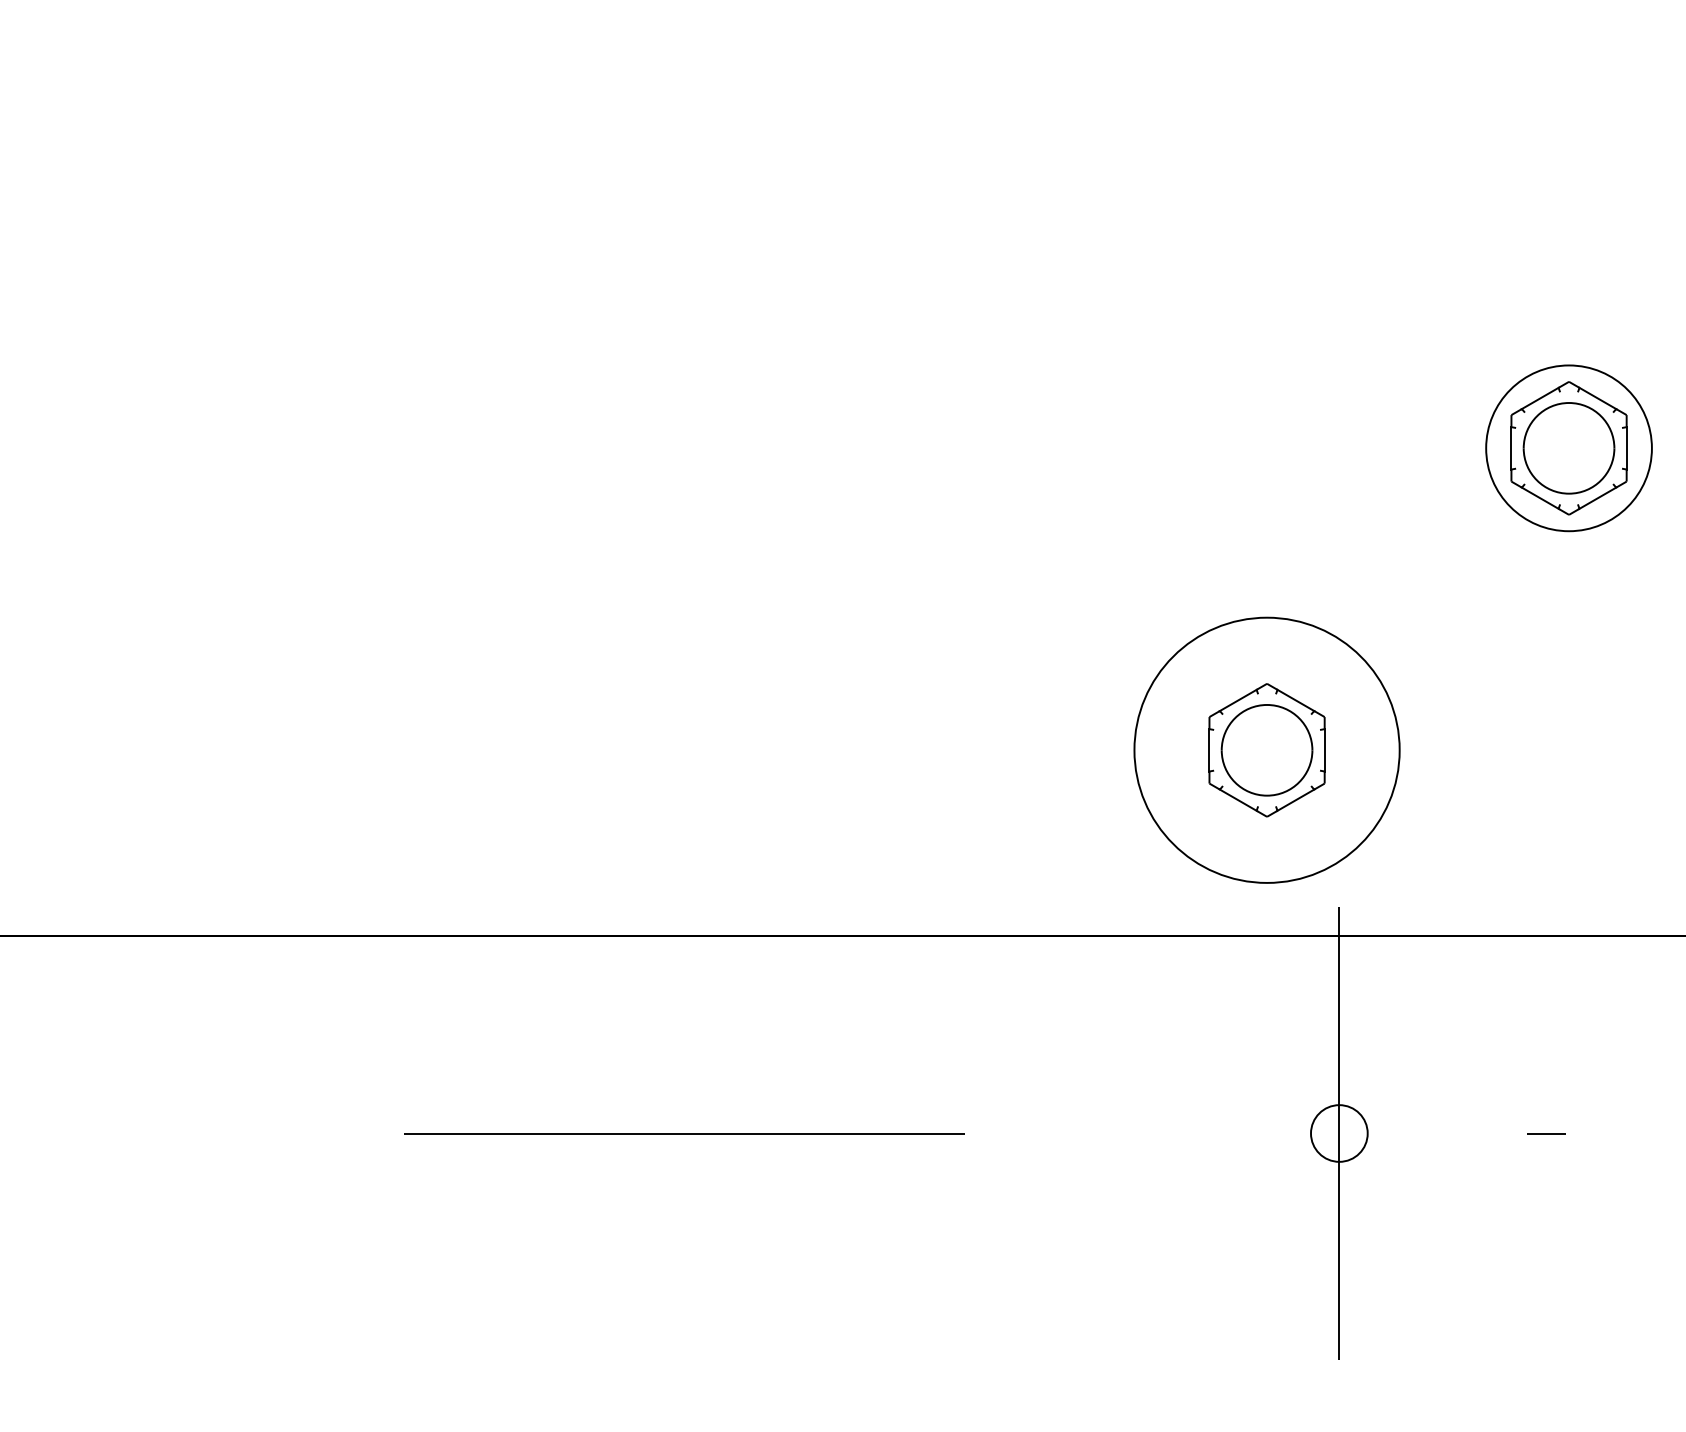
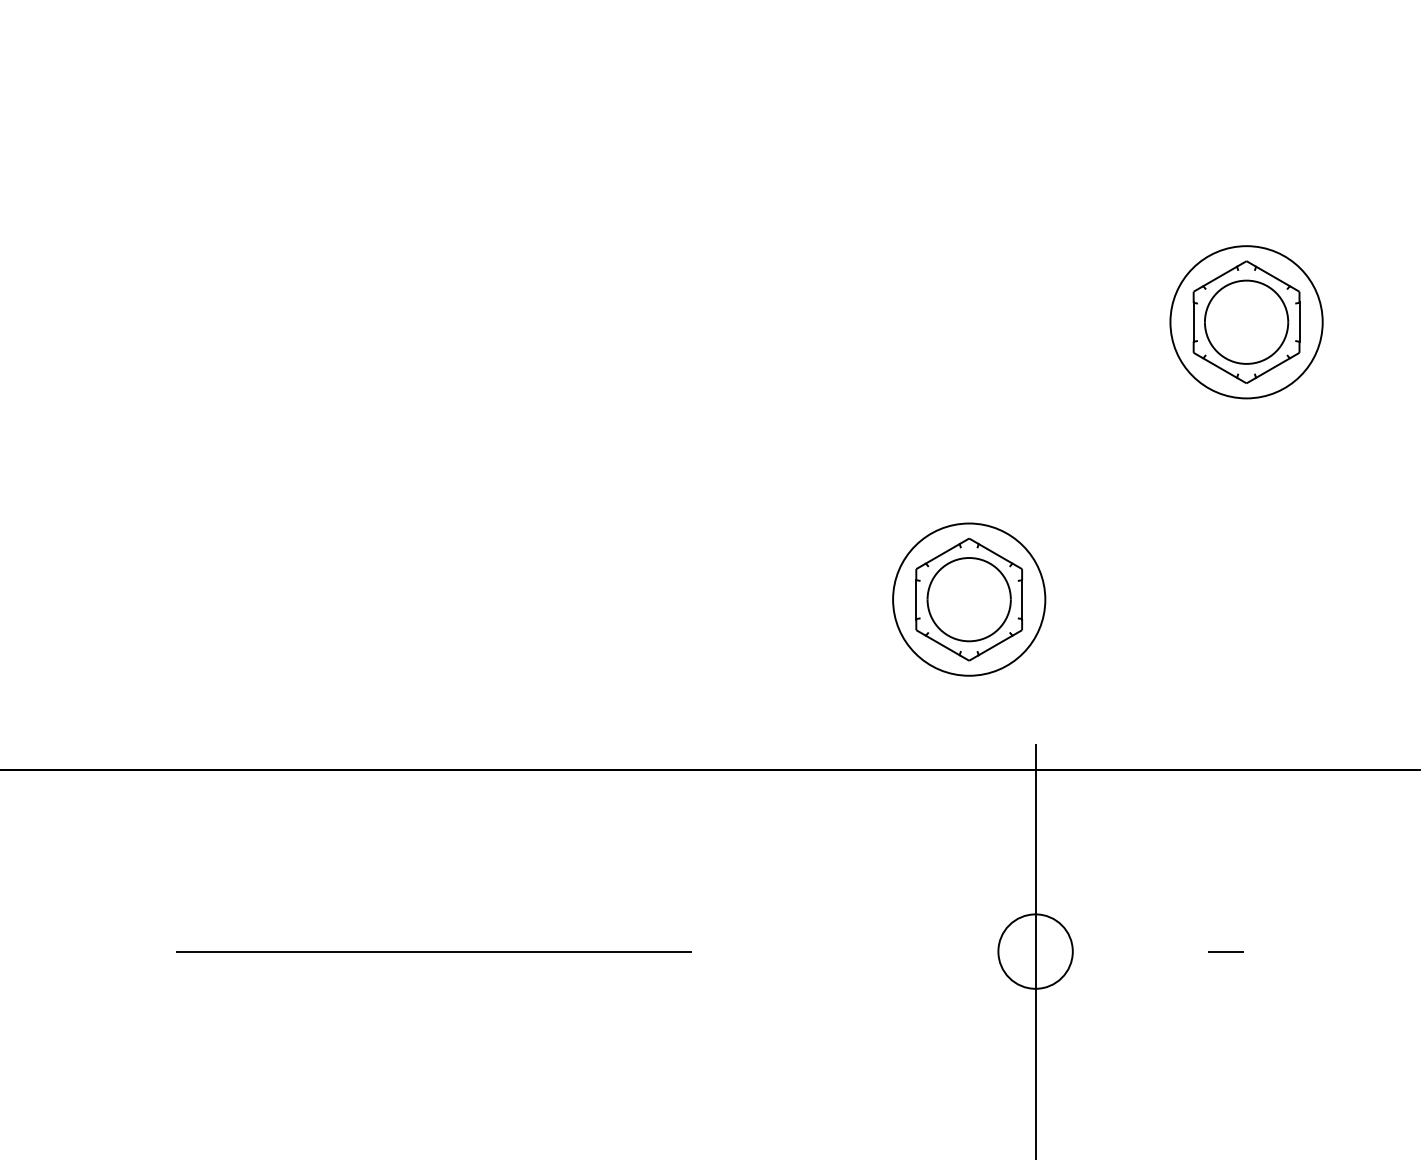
circle: (1266, 750) -> (968, 599), size x0.62
circle: (1338, 1133) -> (1034, 951), size x1.43

